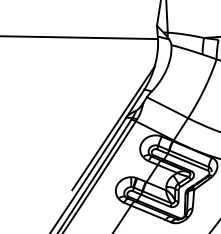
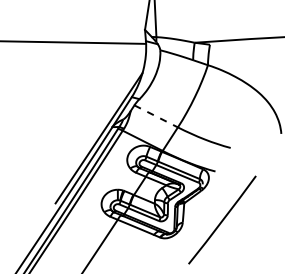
line: (167, 107) -> (156, 116), solid -> dashed

